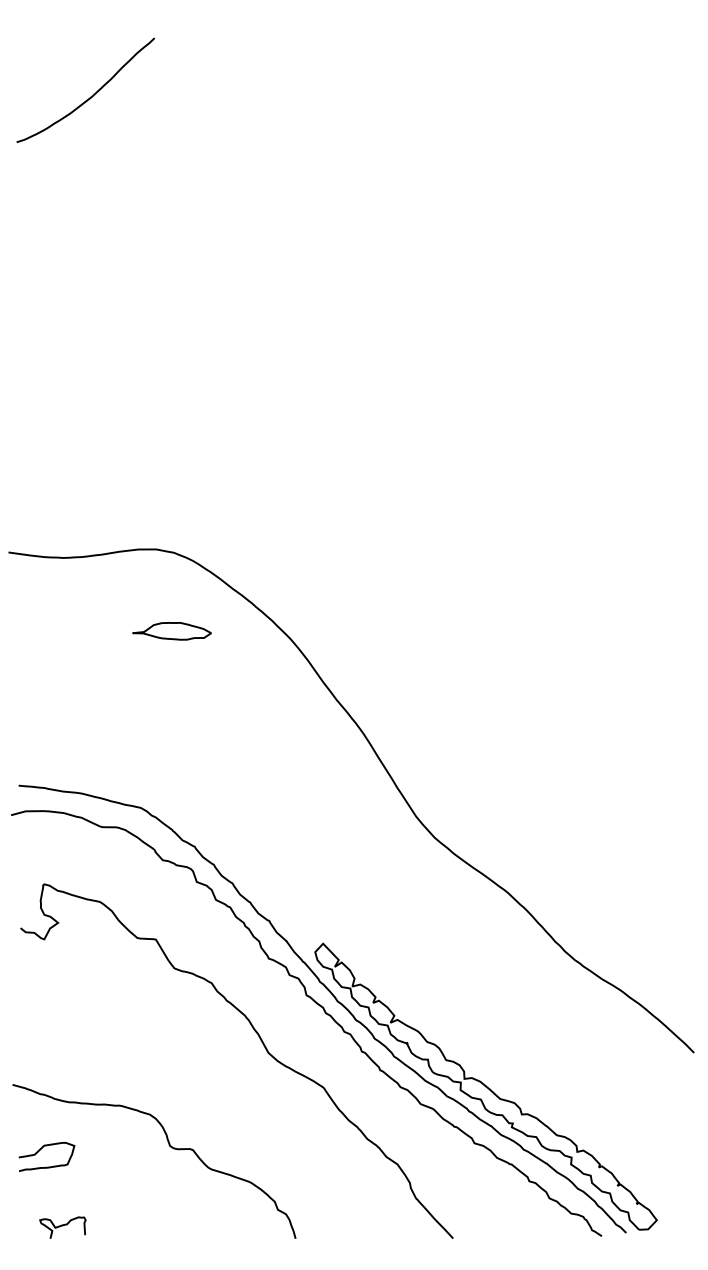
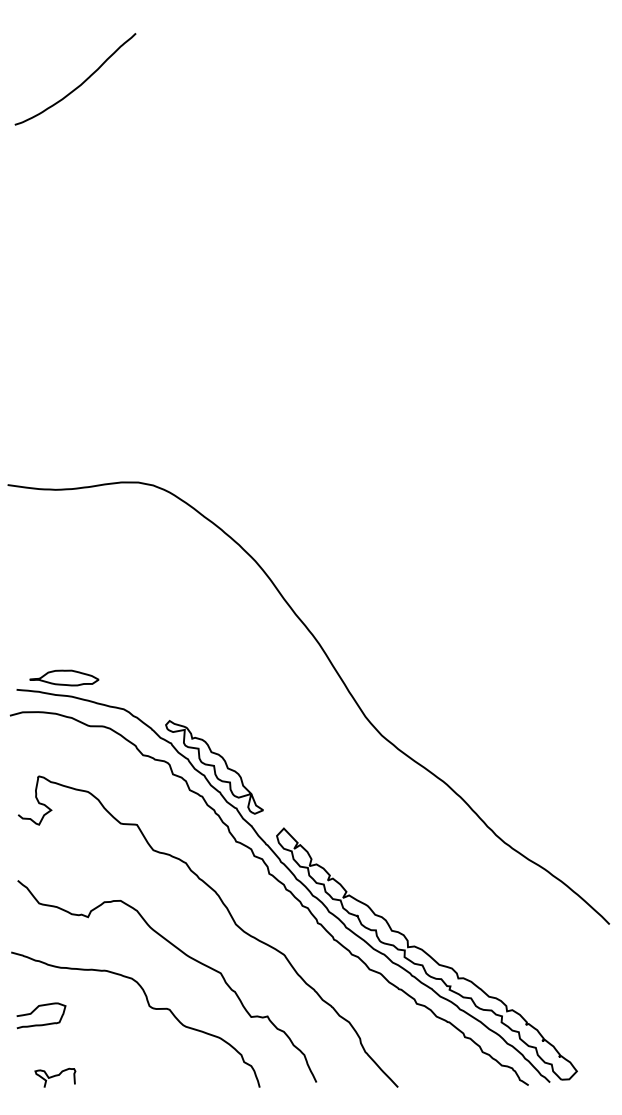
part: (171, 631) -> (63, 678), moved
part: (244, 873) -> (214, 766), added
curve: (212, 1089) -> (186, 956), added

